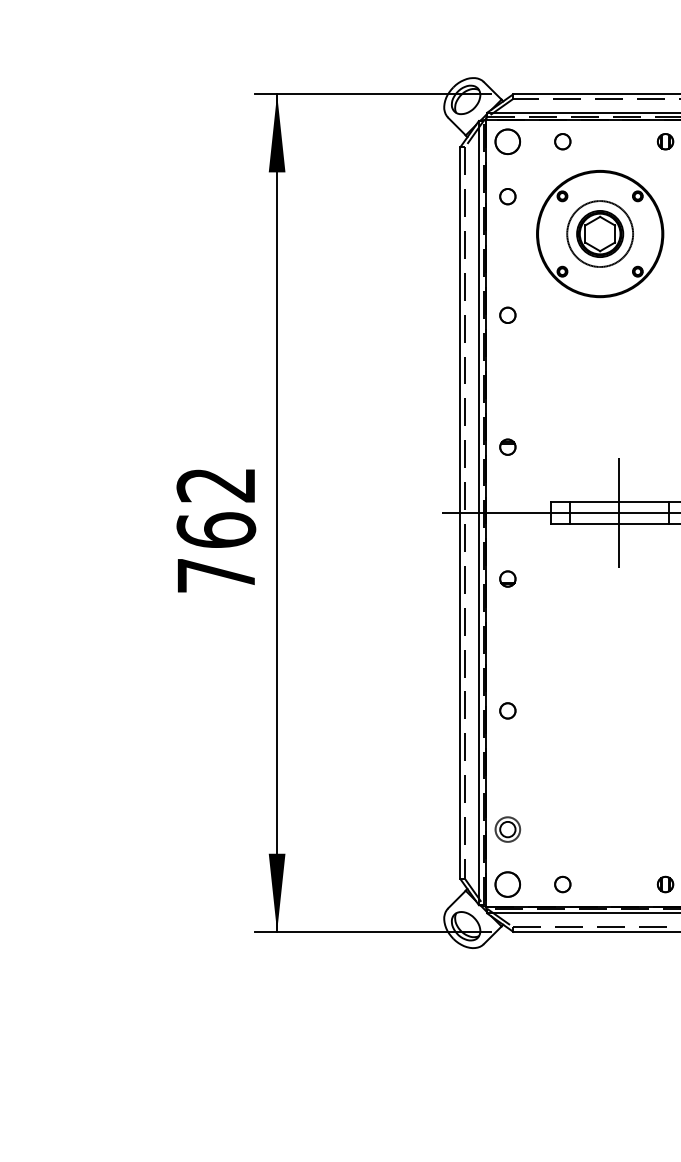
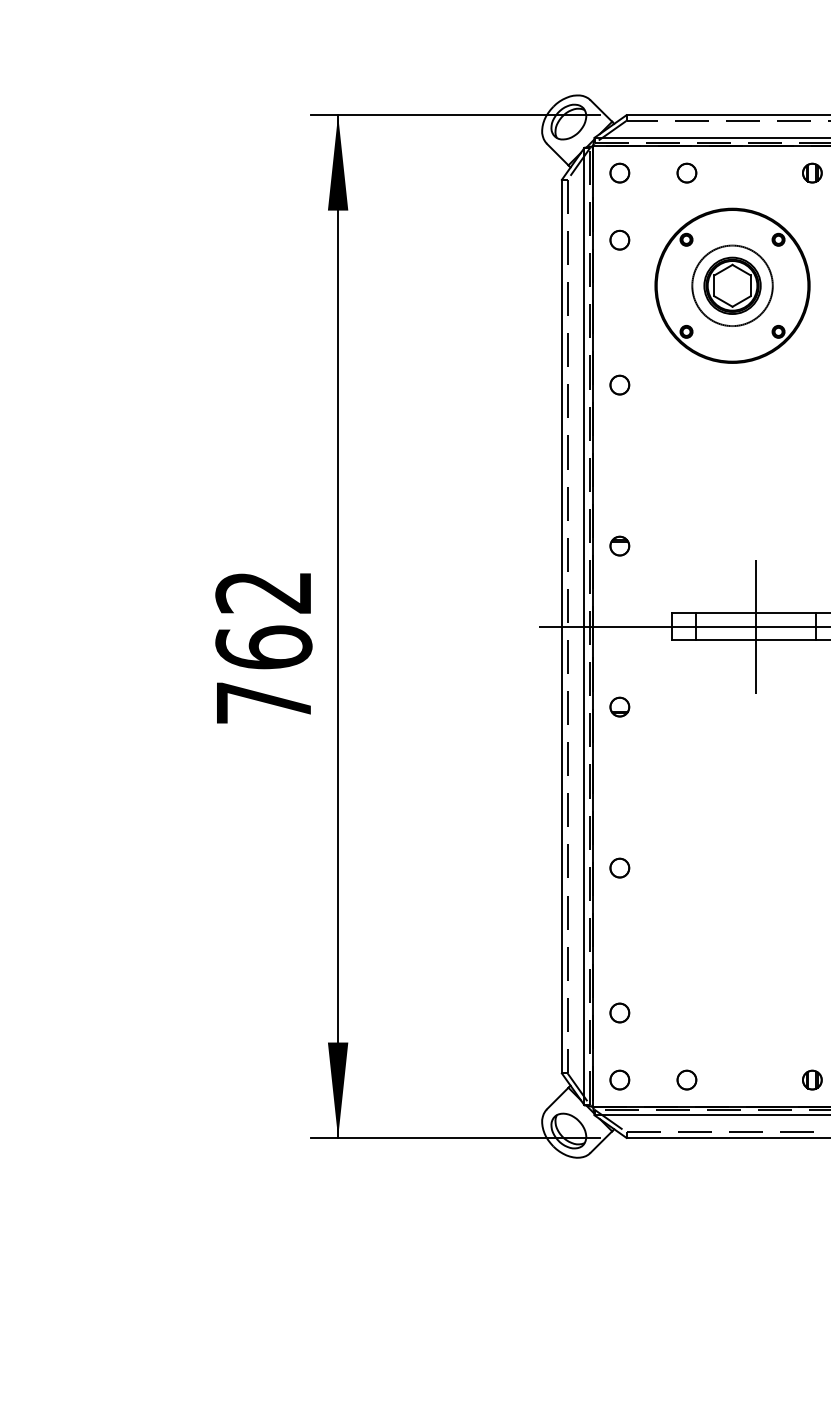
part: (507, 141) -> (619, 172), size x0.62
circle: (507, 829) -> (619, 1012), size x0.62
part: (507, 884) -> (619, 1079), size x0.62

